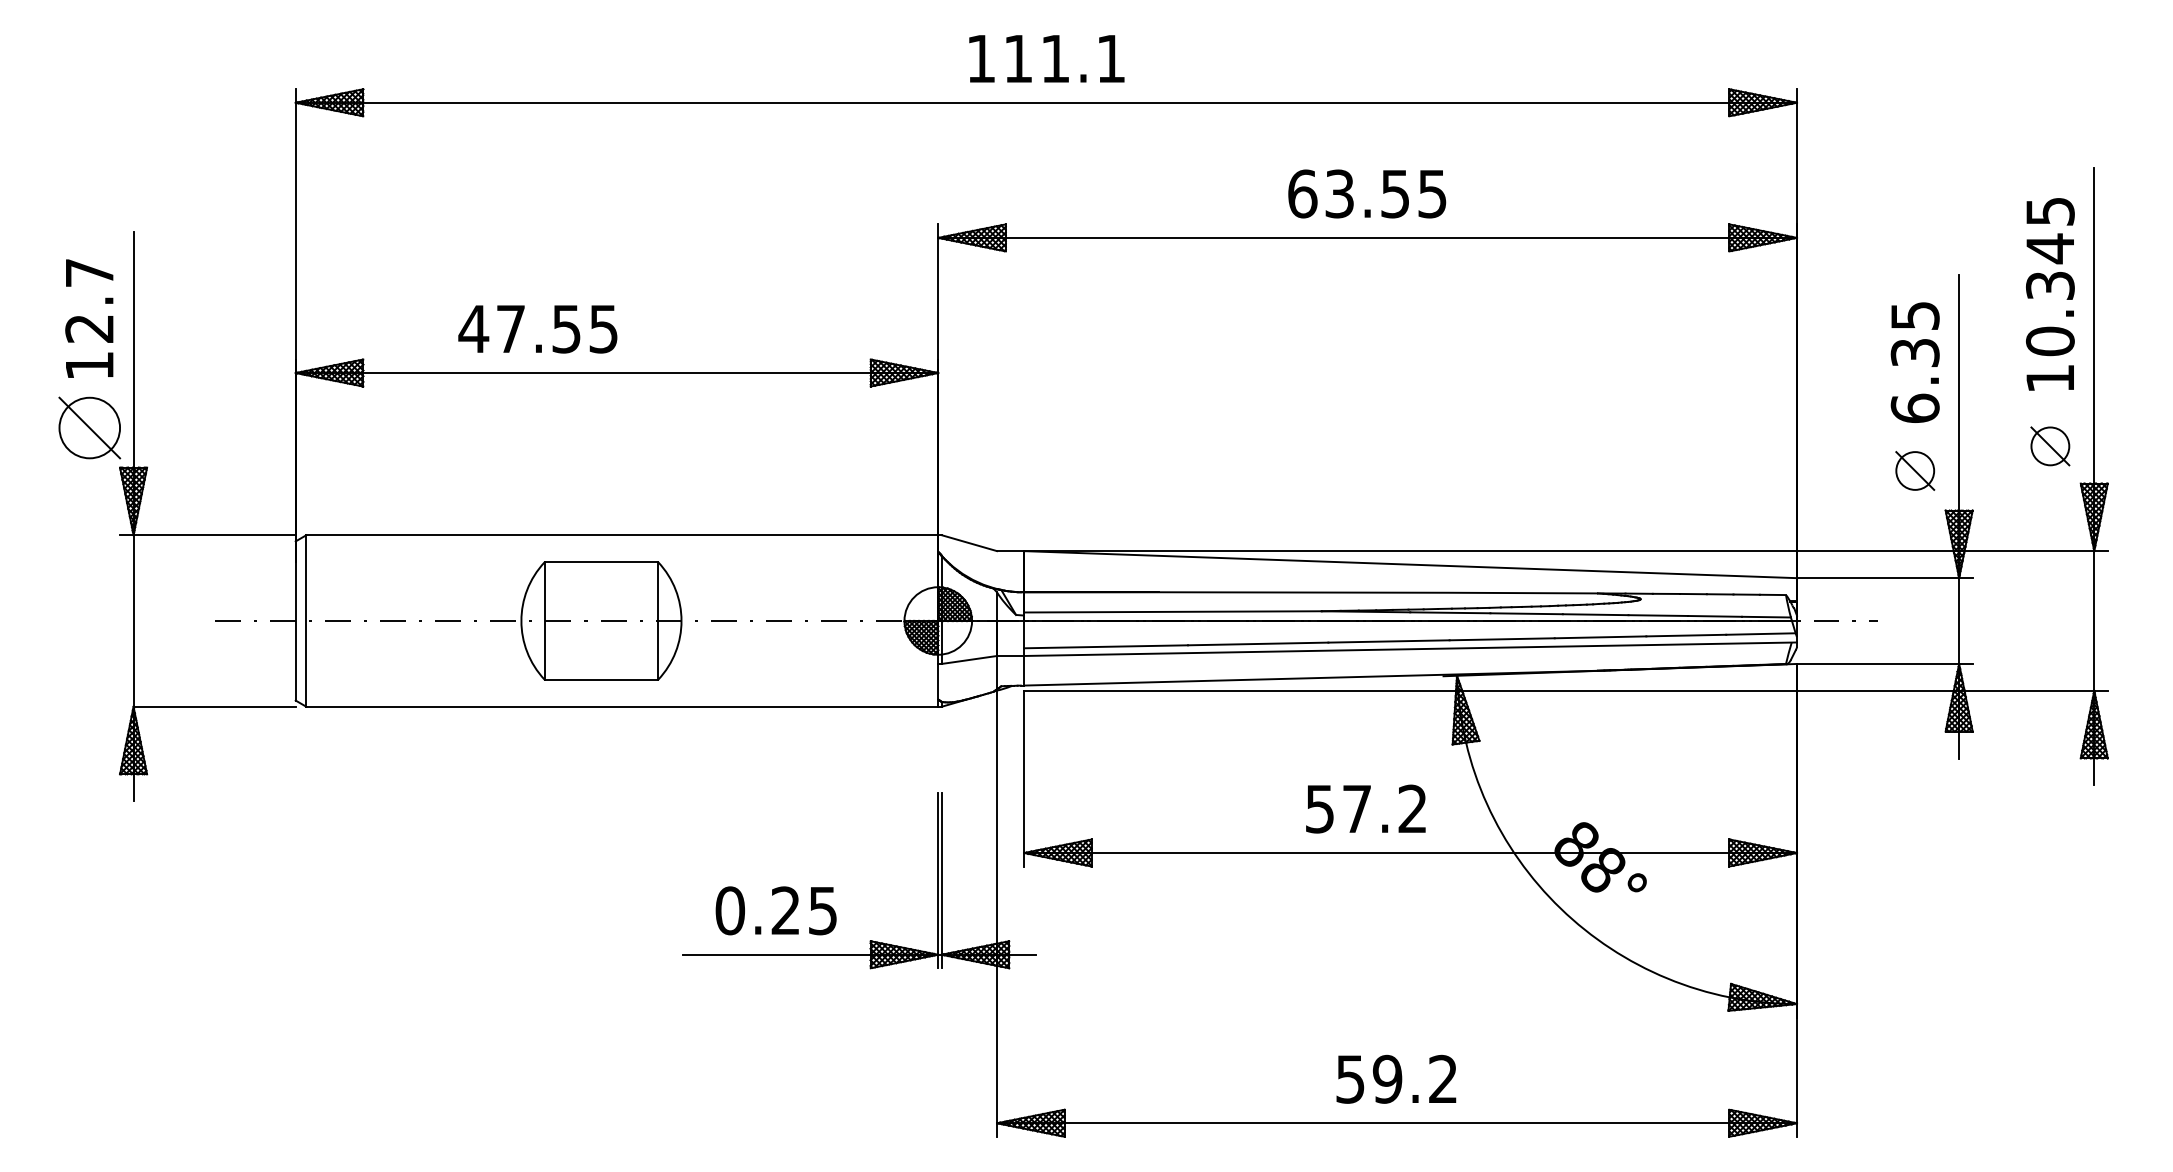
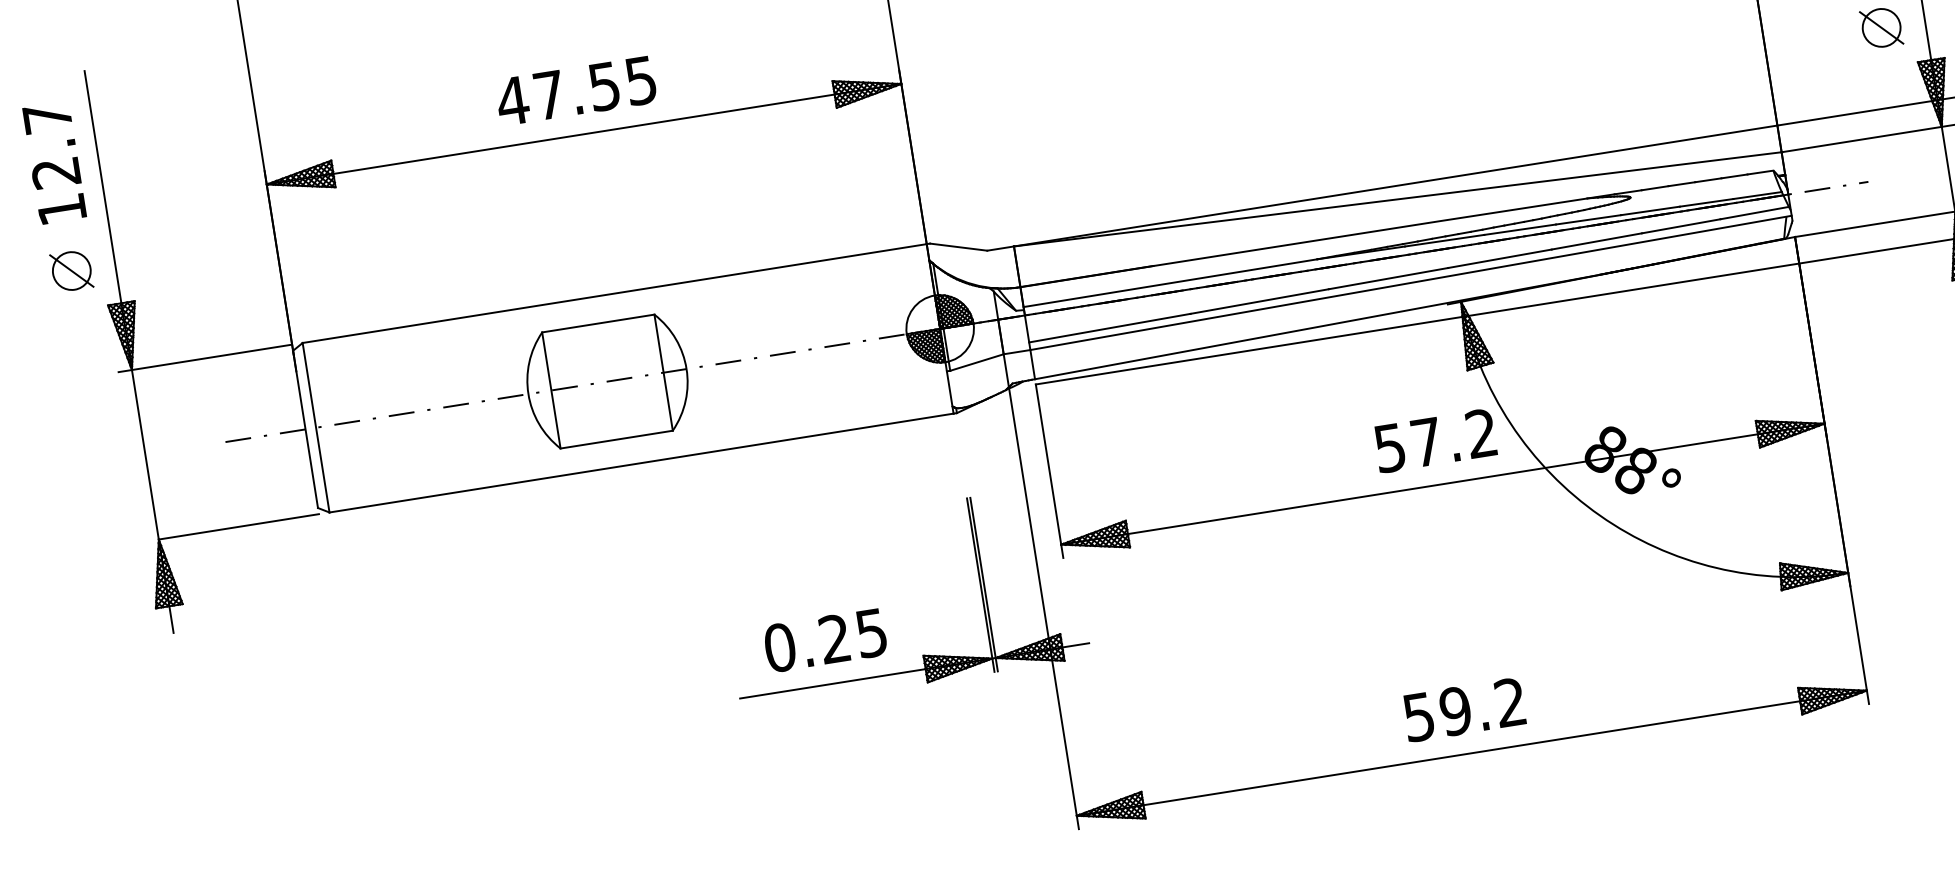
text: (537, 329) -> (575, 91), moved
part: (89, 427) -> (71, 270), size x0.62
text: (1365, 808) -> (1434, 440), moved

